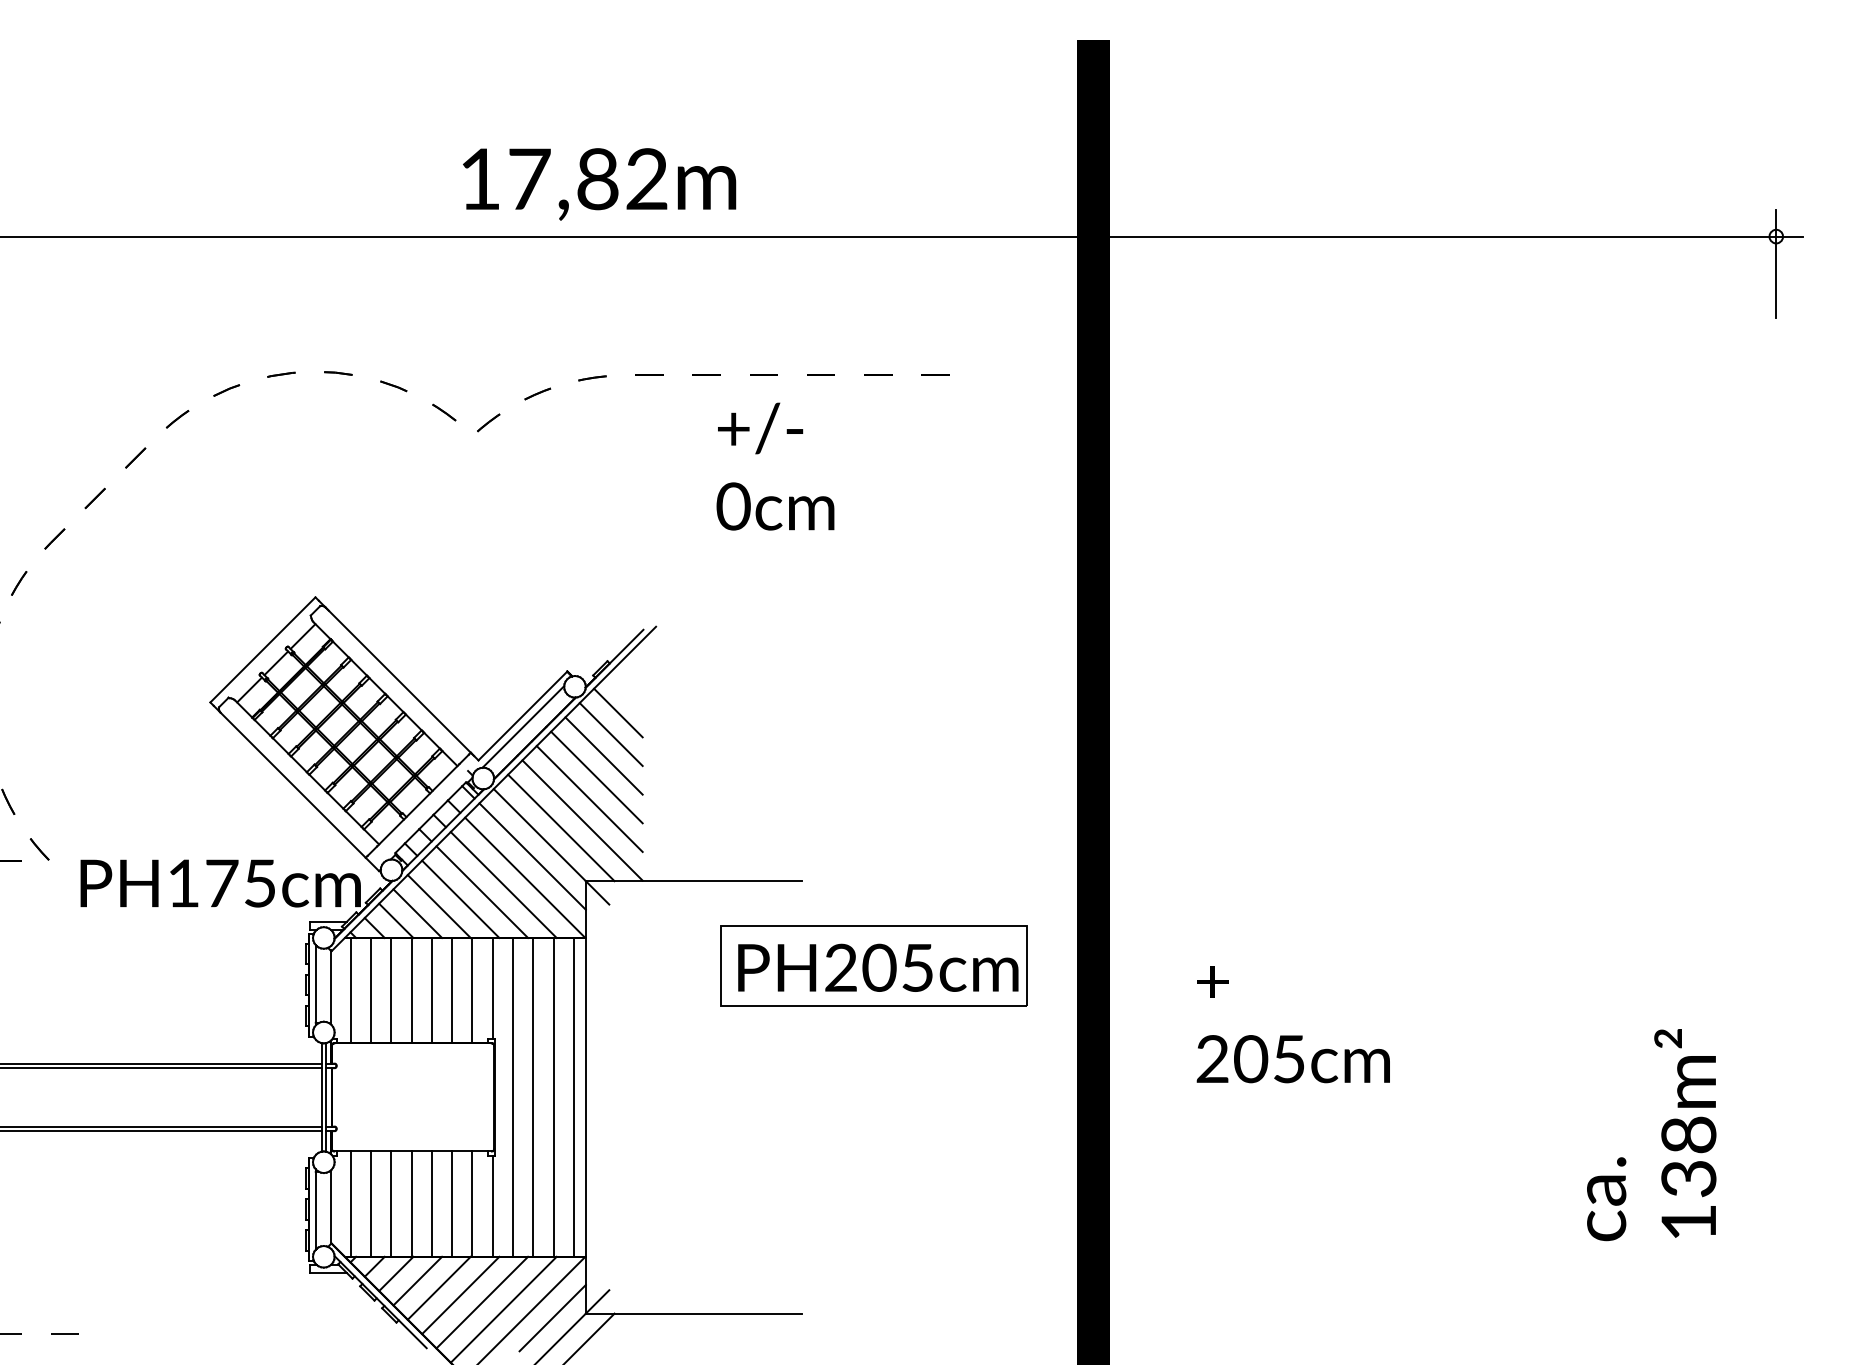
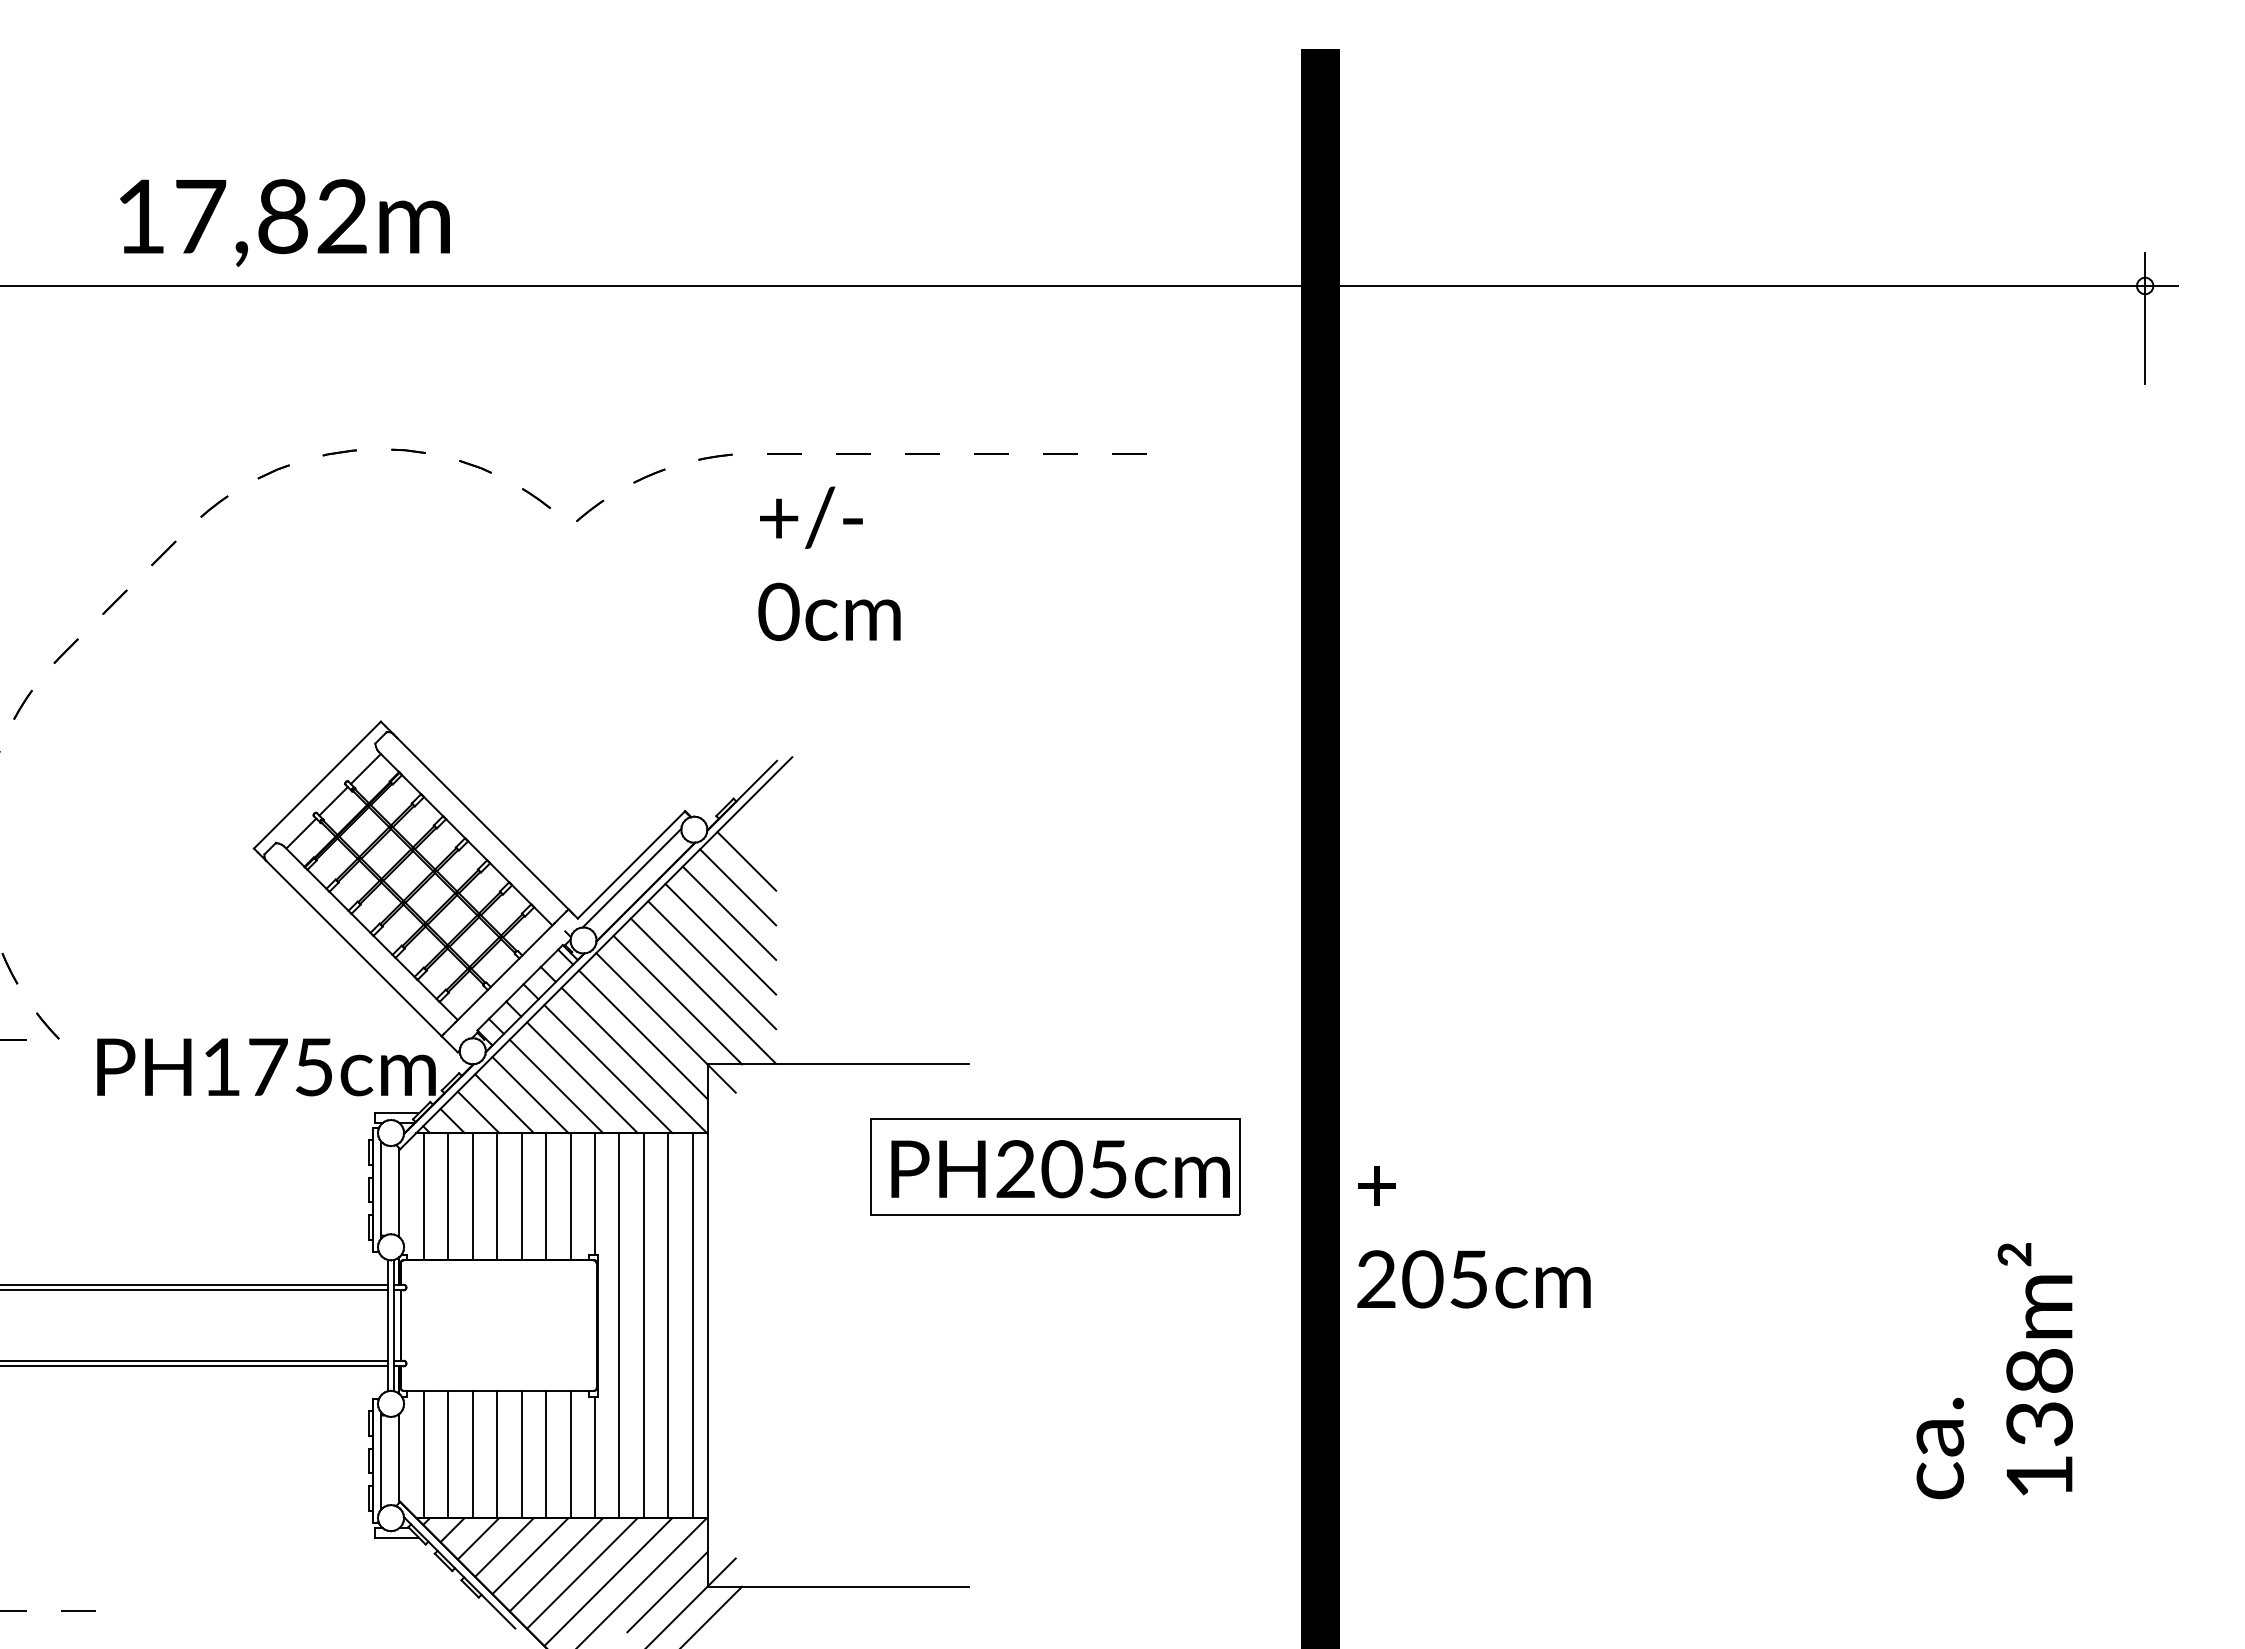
text: (599, 184) -> (284, 222), moved
text: (775, 466) -> (829, 563), moved
text: (1292, 1024) -> (1473, 1237), moved

